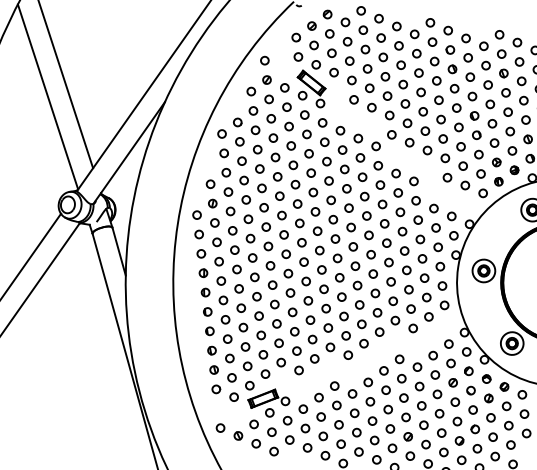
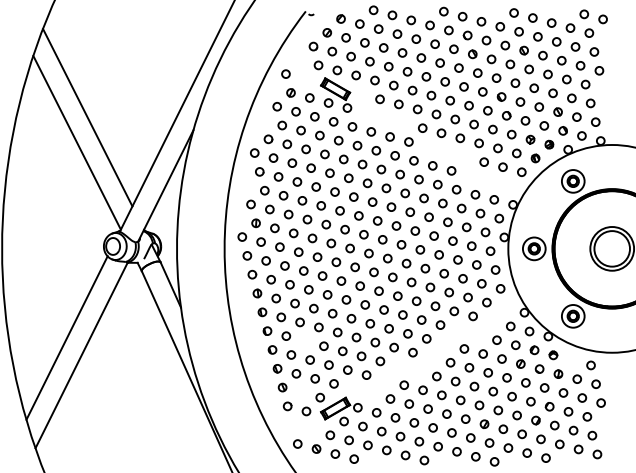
circle: (242, 326) -> (304, 340), removed
circle: (232, 377) -> (301, 392), removed
part: (503, 386) -> (571, 360), removed

